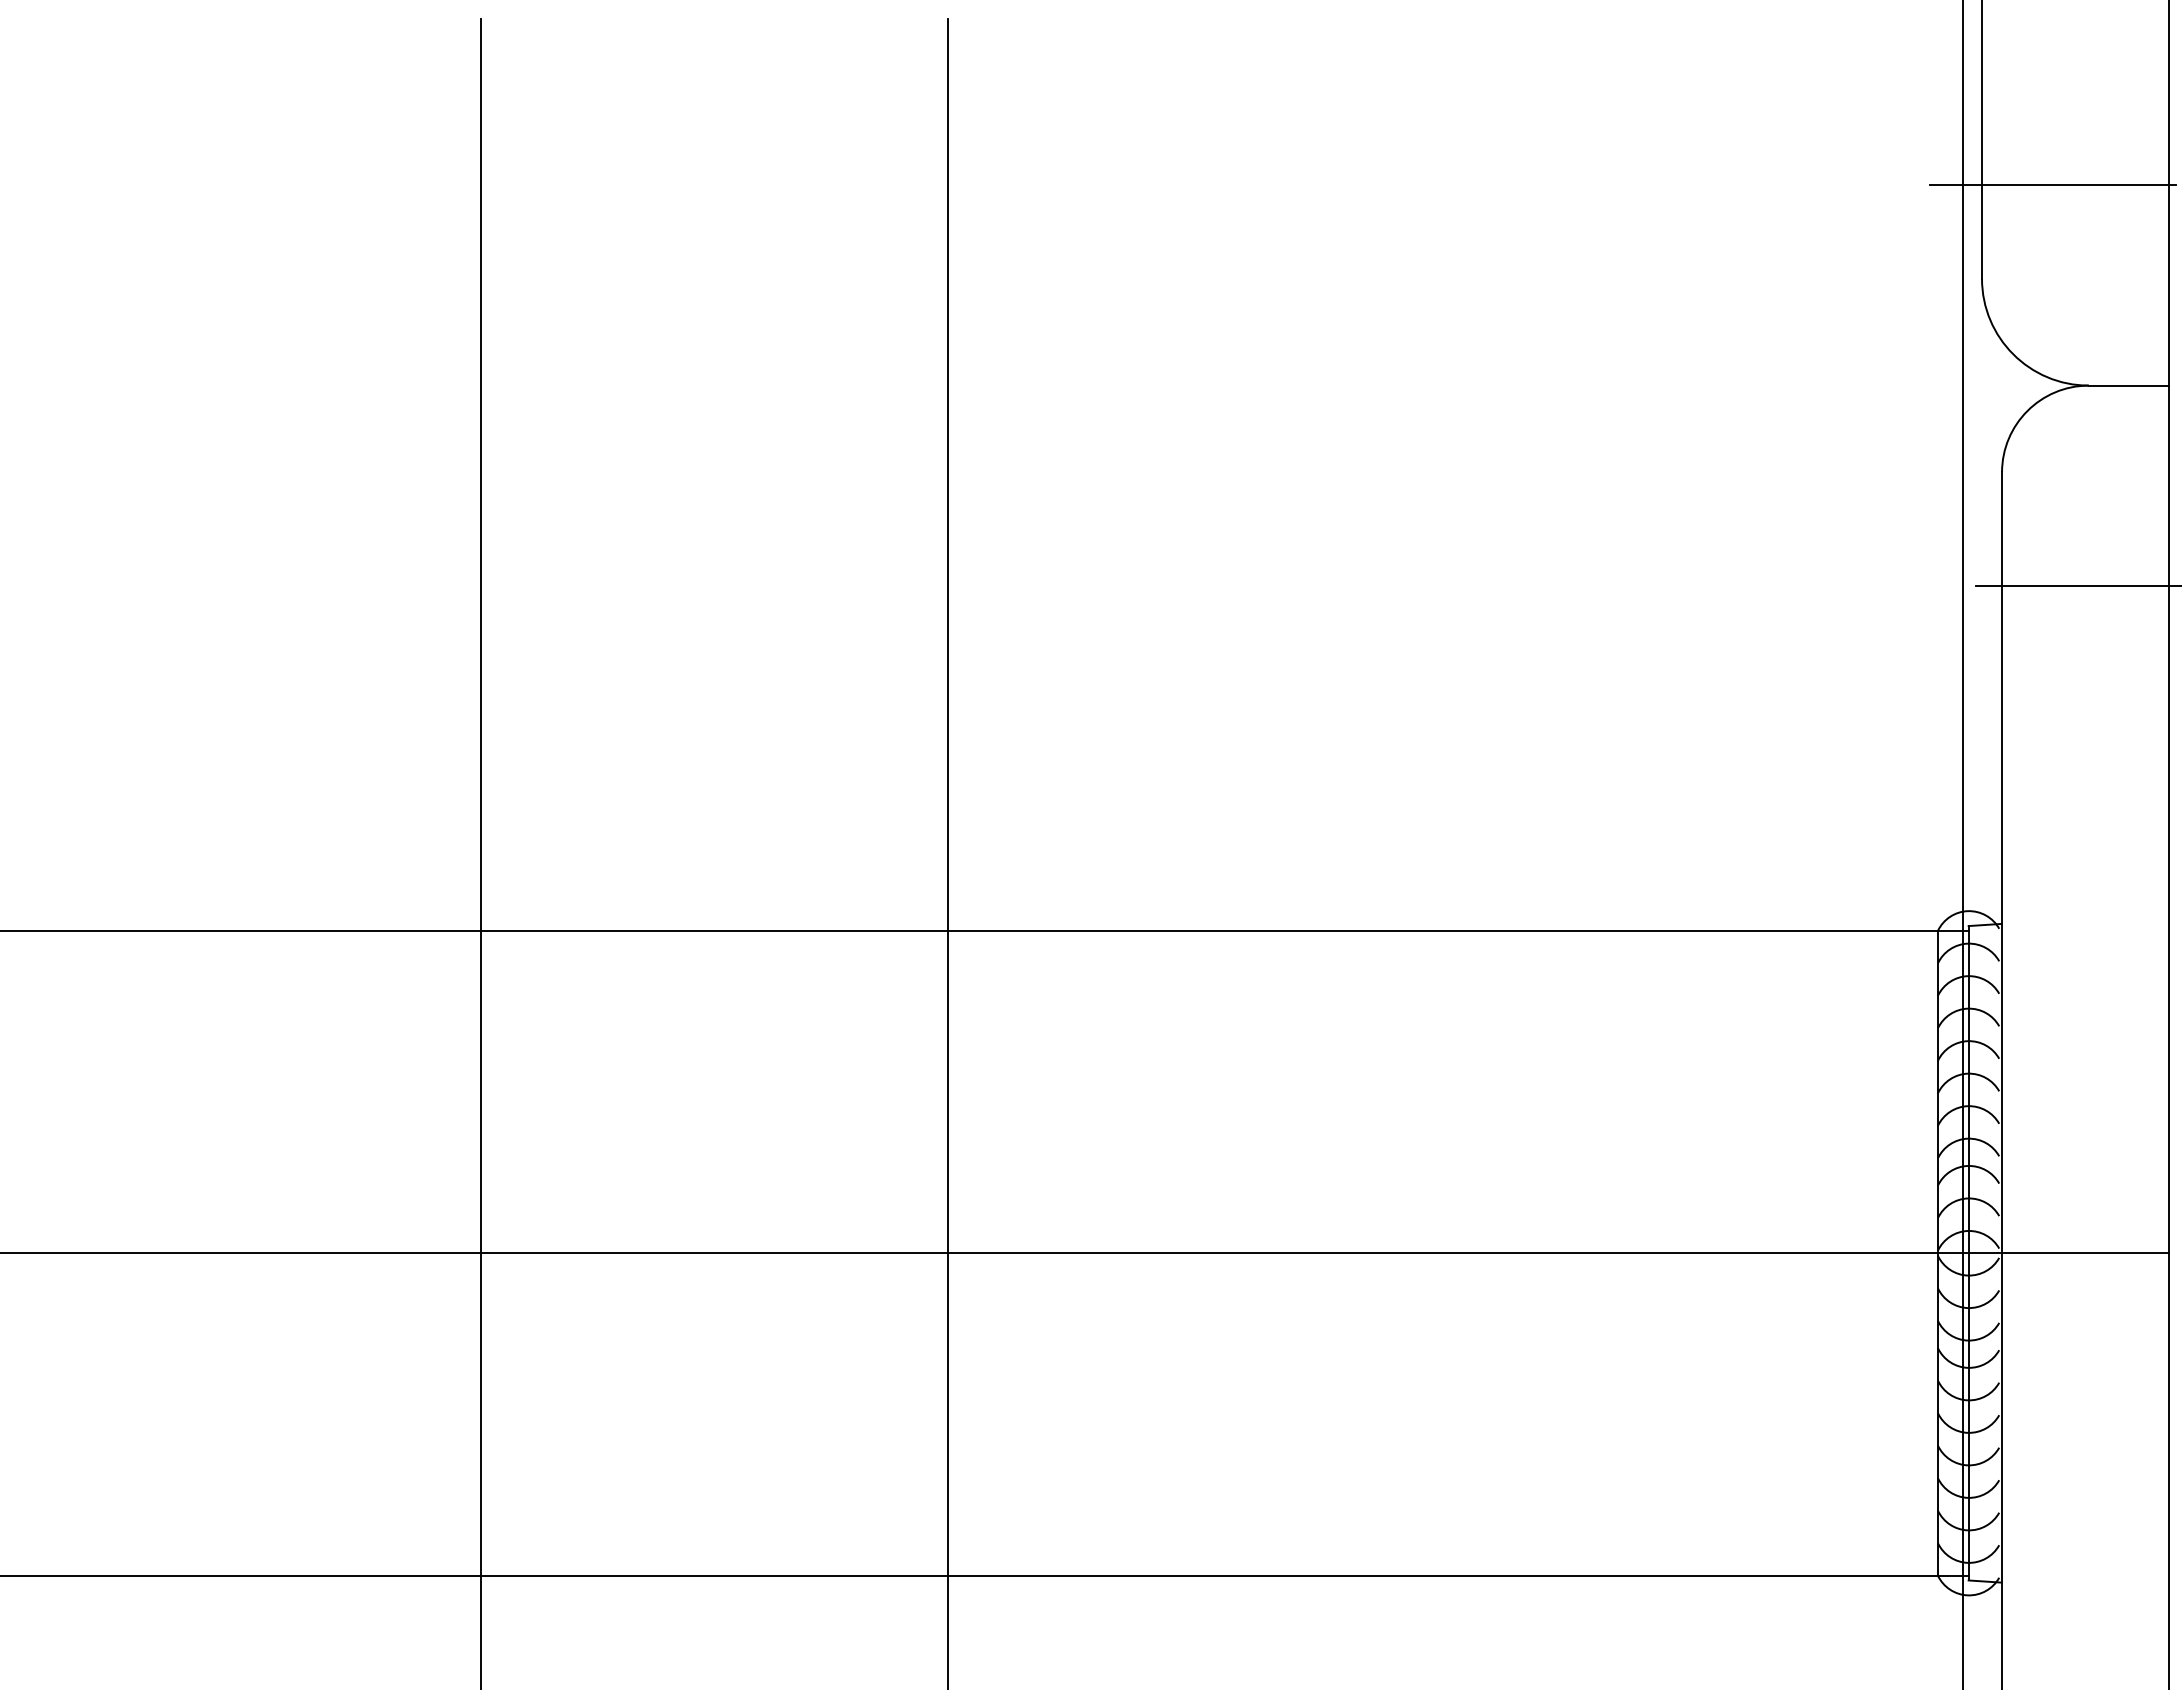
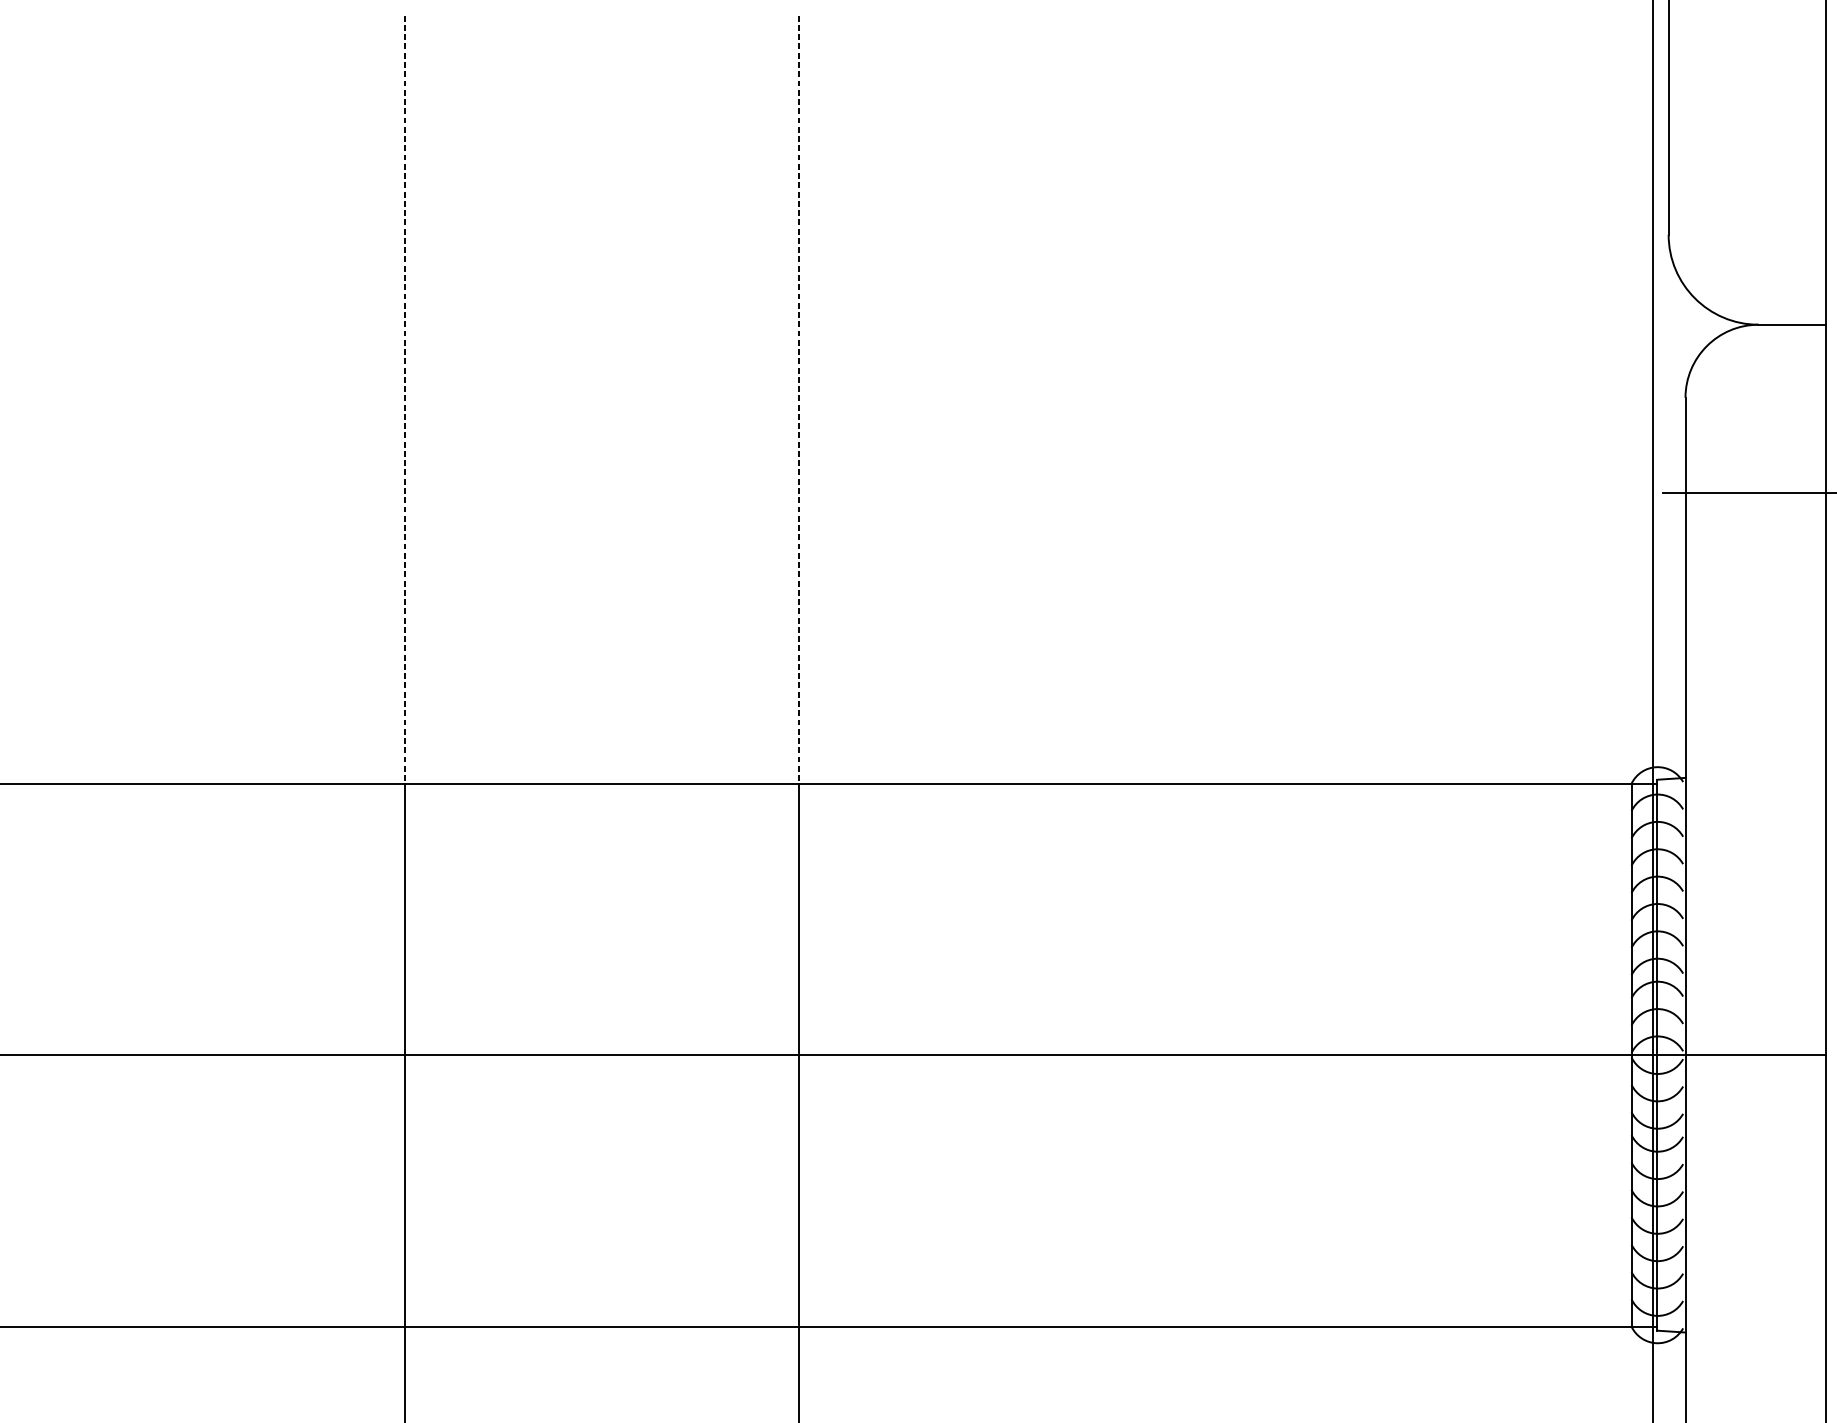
line: (2052, 185) -> (1727, 156), removed
line: (481, 475) -> (405, 400), solid -> dashed
line: (948, 475) -> (798, 400), solid -> dashed

